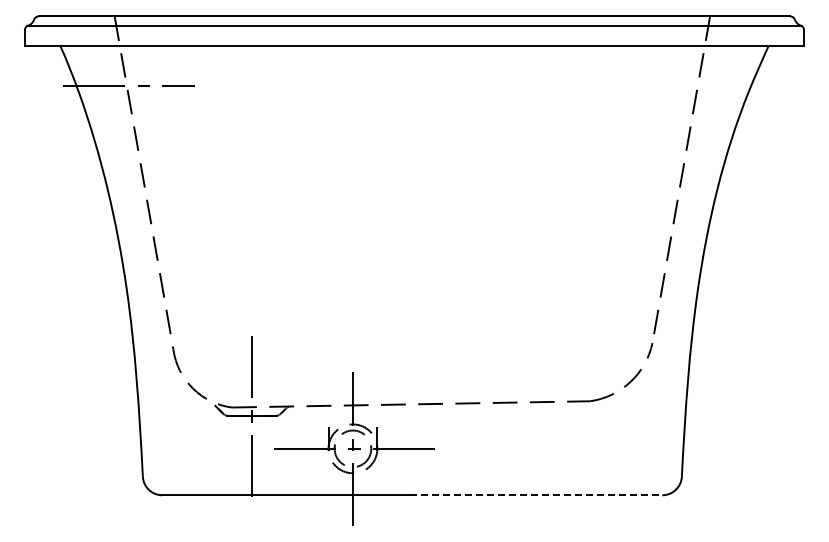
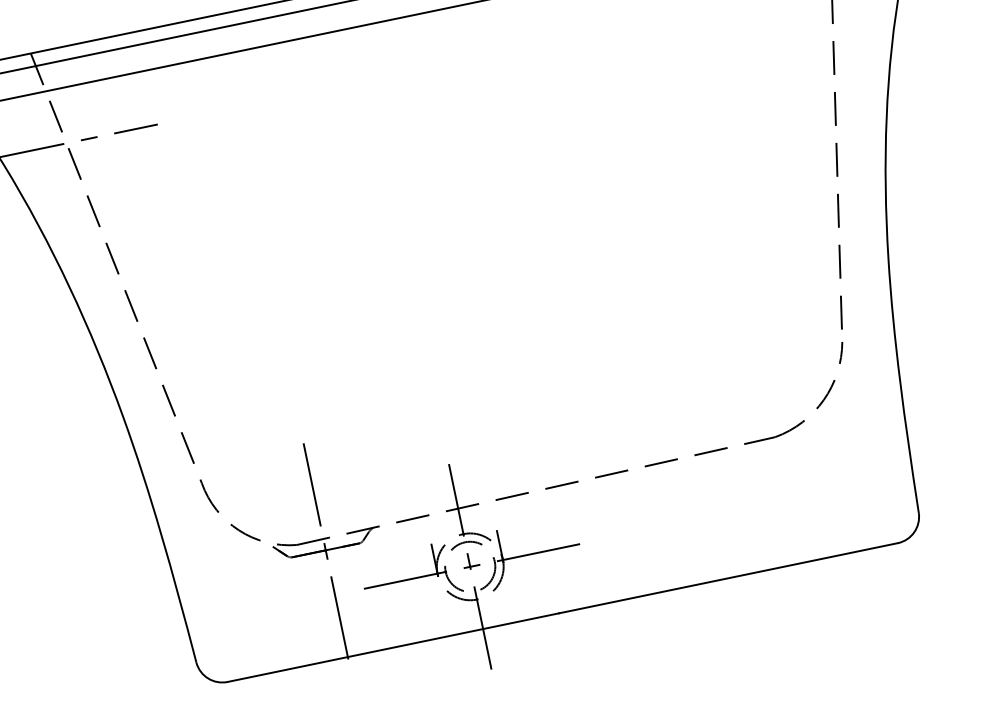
line: (536, 495) -> (729, 578), dashed -> solid

